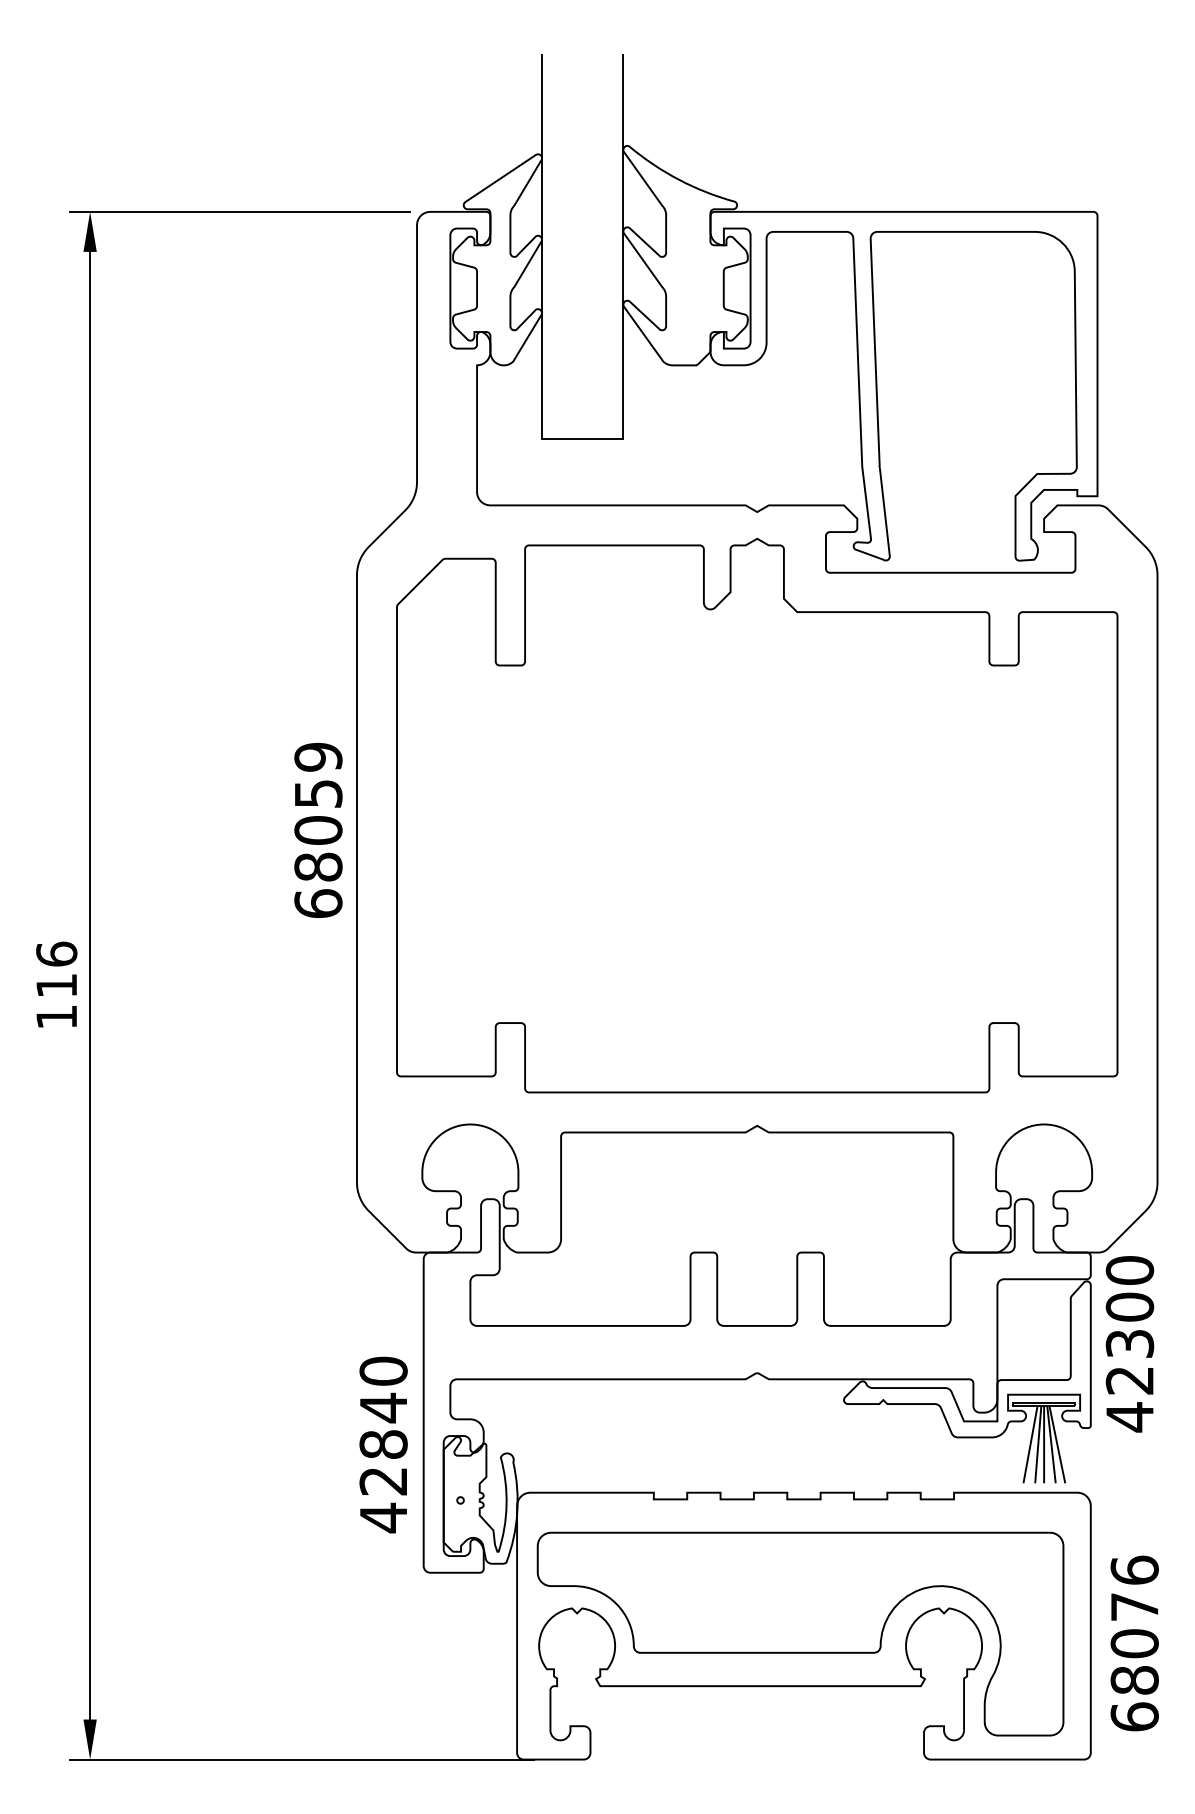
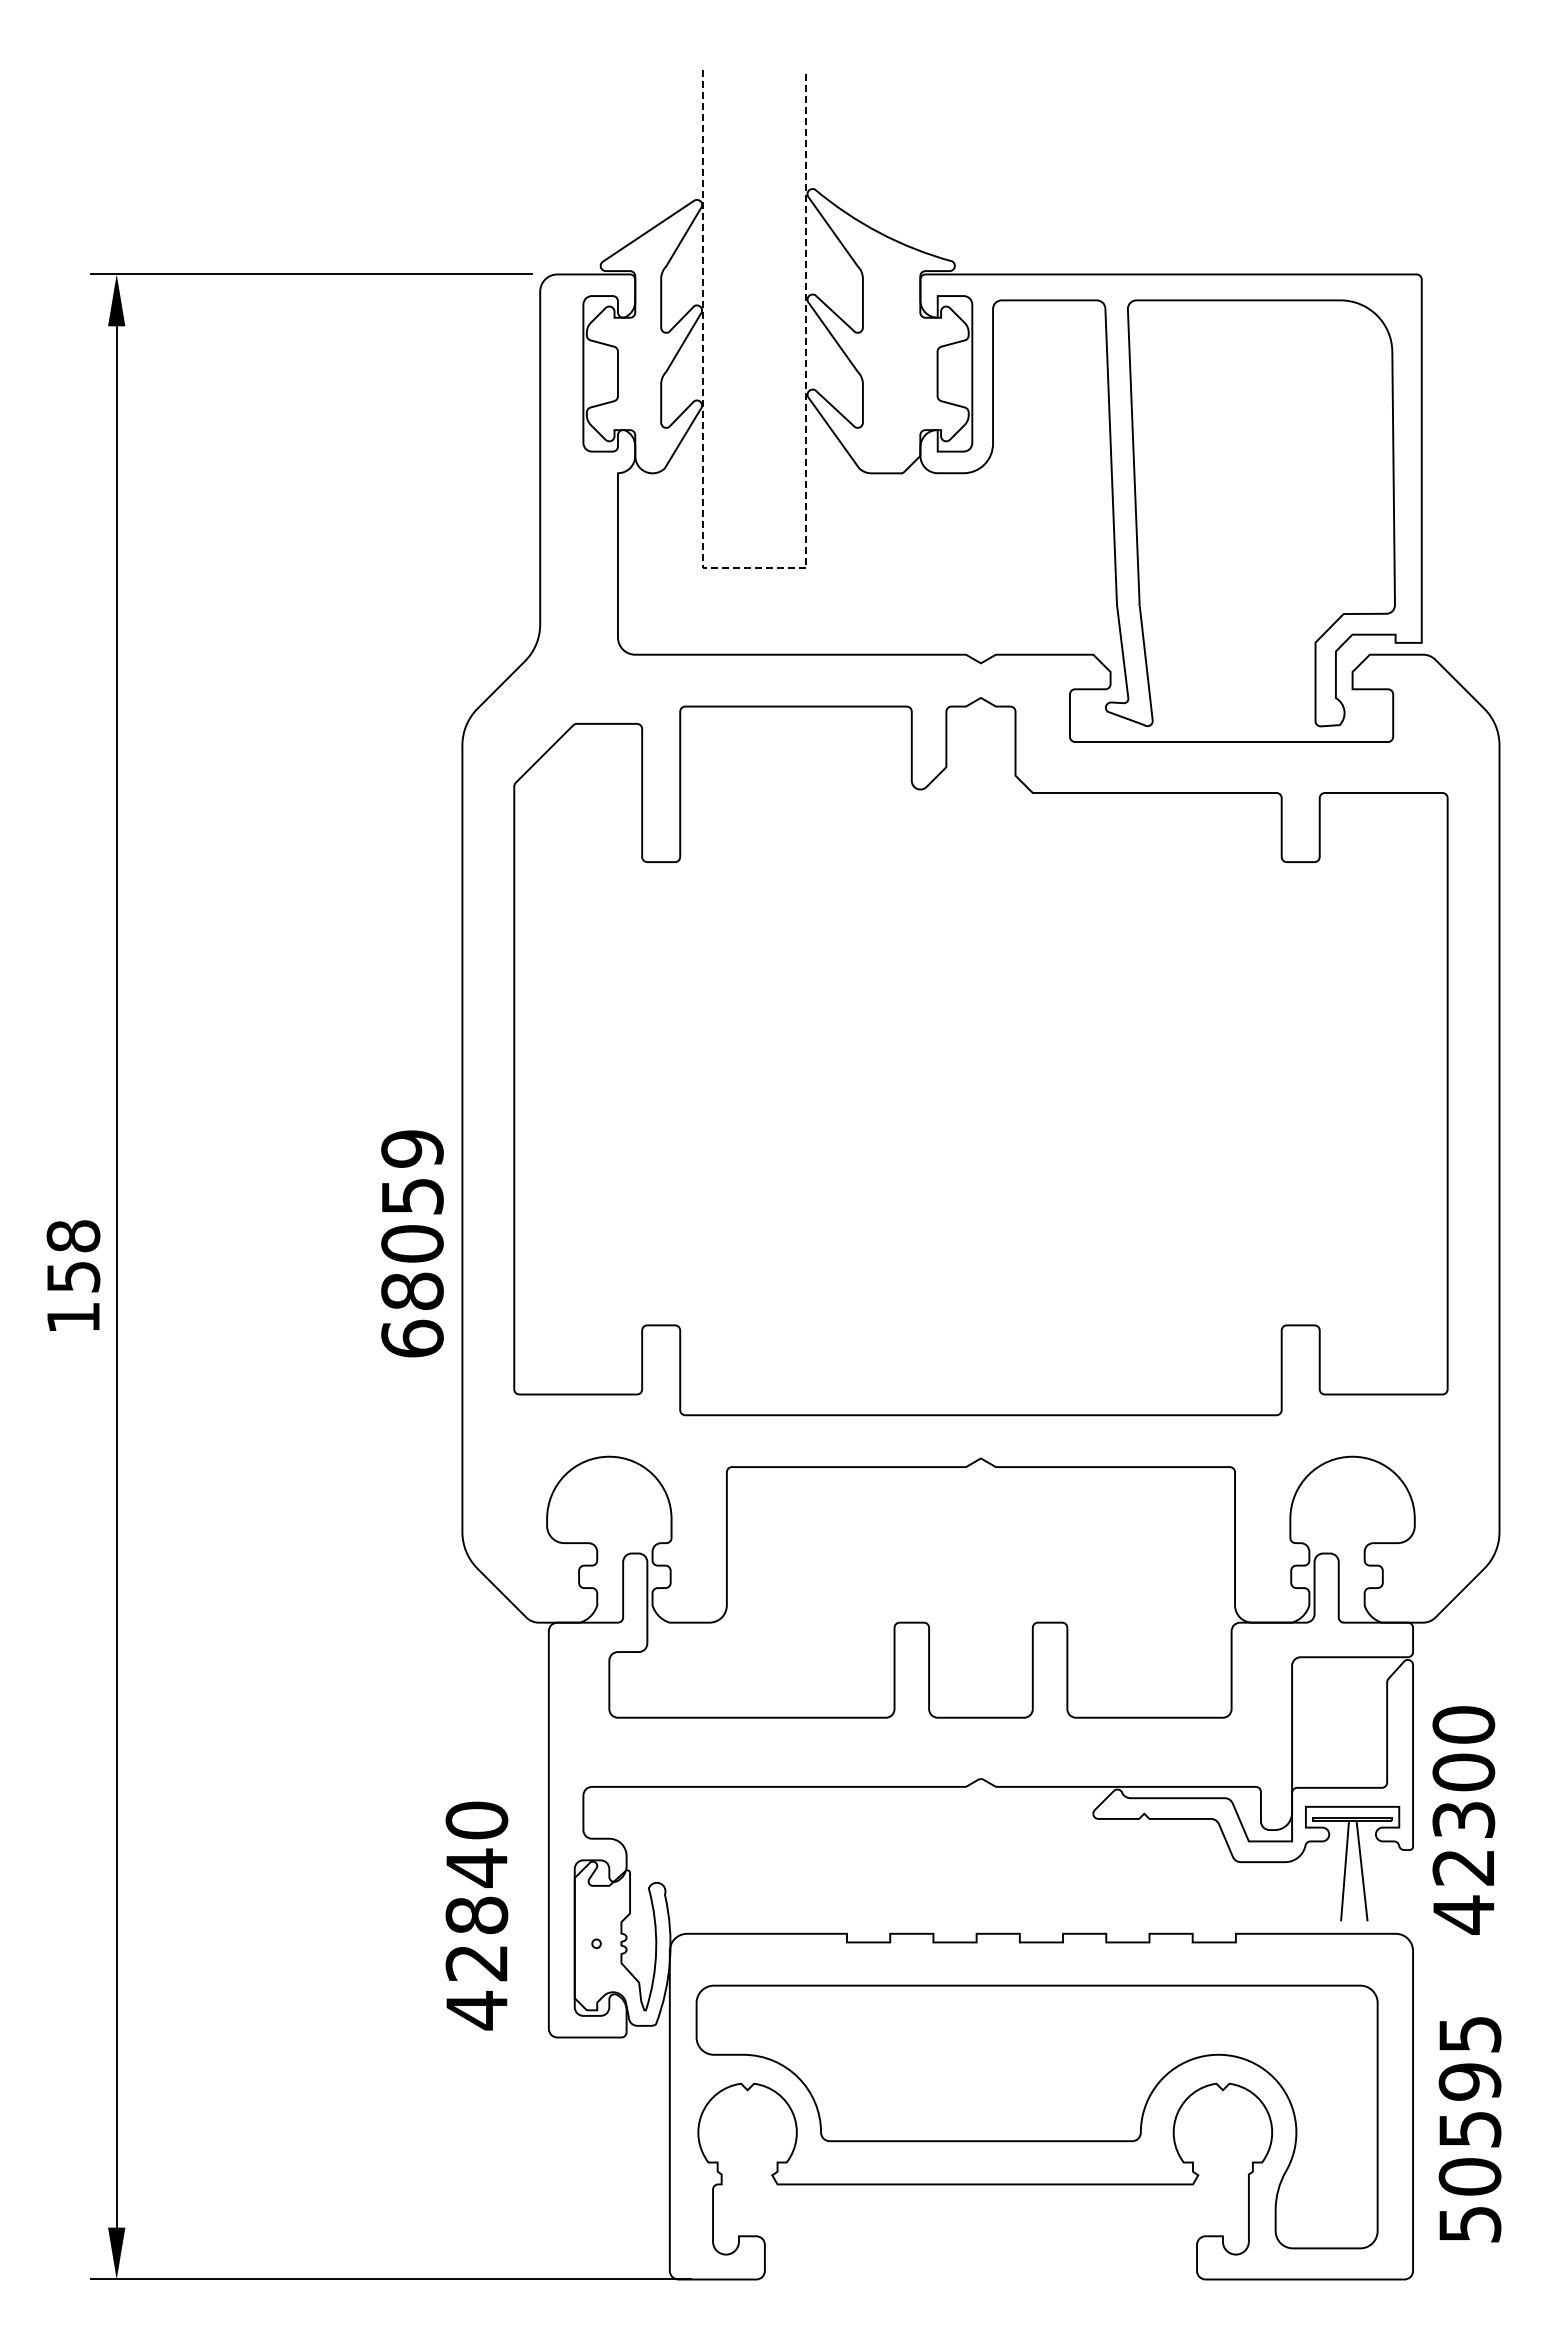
line: (582, 438) -> (754, 568), solid -> dashed
text: (318, 830) -> (412, 1243), moved
text: (56, 969) -> (73, 1256), 116 -> 158
text: (1129, 1344) -> (1463, 1820), moved
text: (383, 1444) -> (476, 1915), moved
line: (1030, 1444) -> (1334, 1871), removed
line: (1044, 1444) -> (1352, 1871), removed
line: (1057, 1444) -> (1369, 1871), removed
text: (1134, 1643) -> (1469, 2128), 68076 -> 50595

